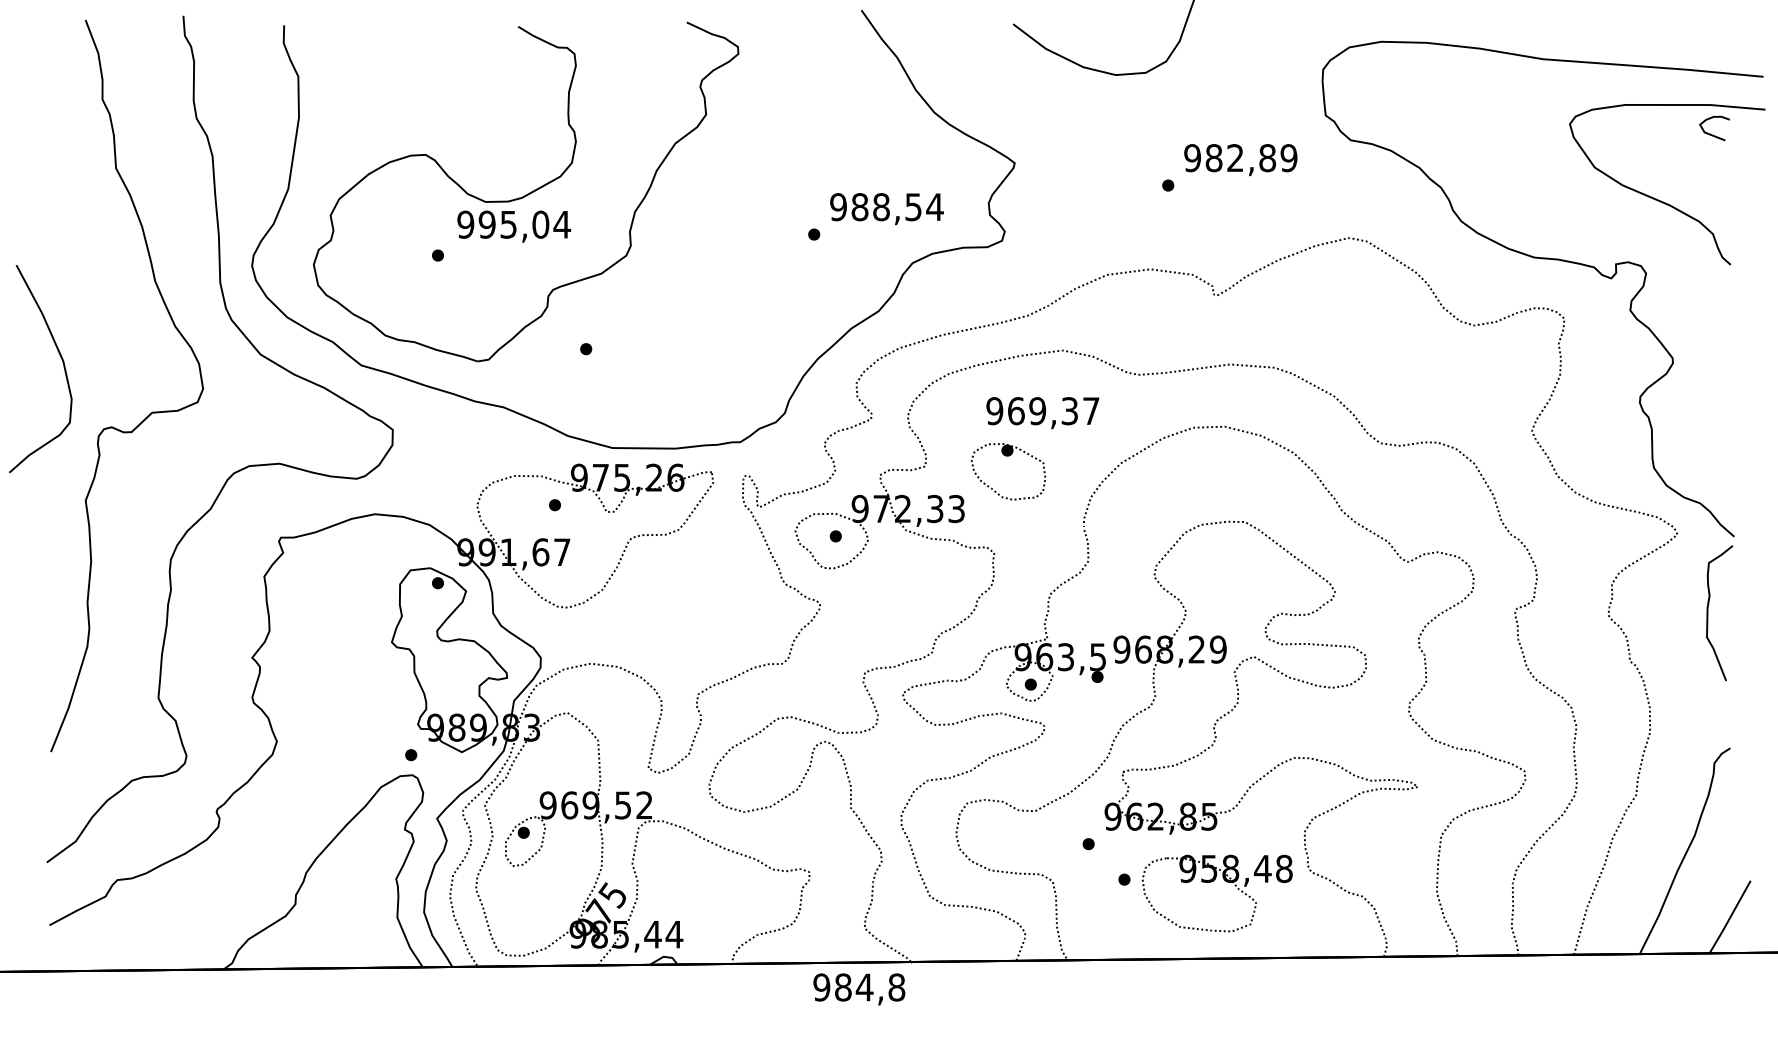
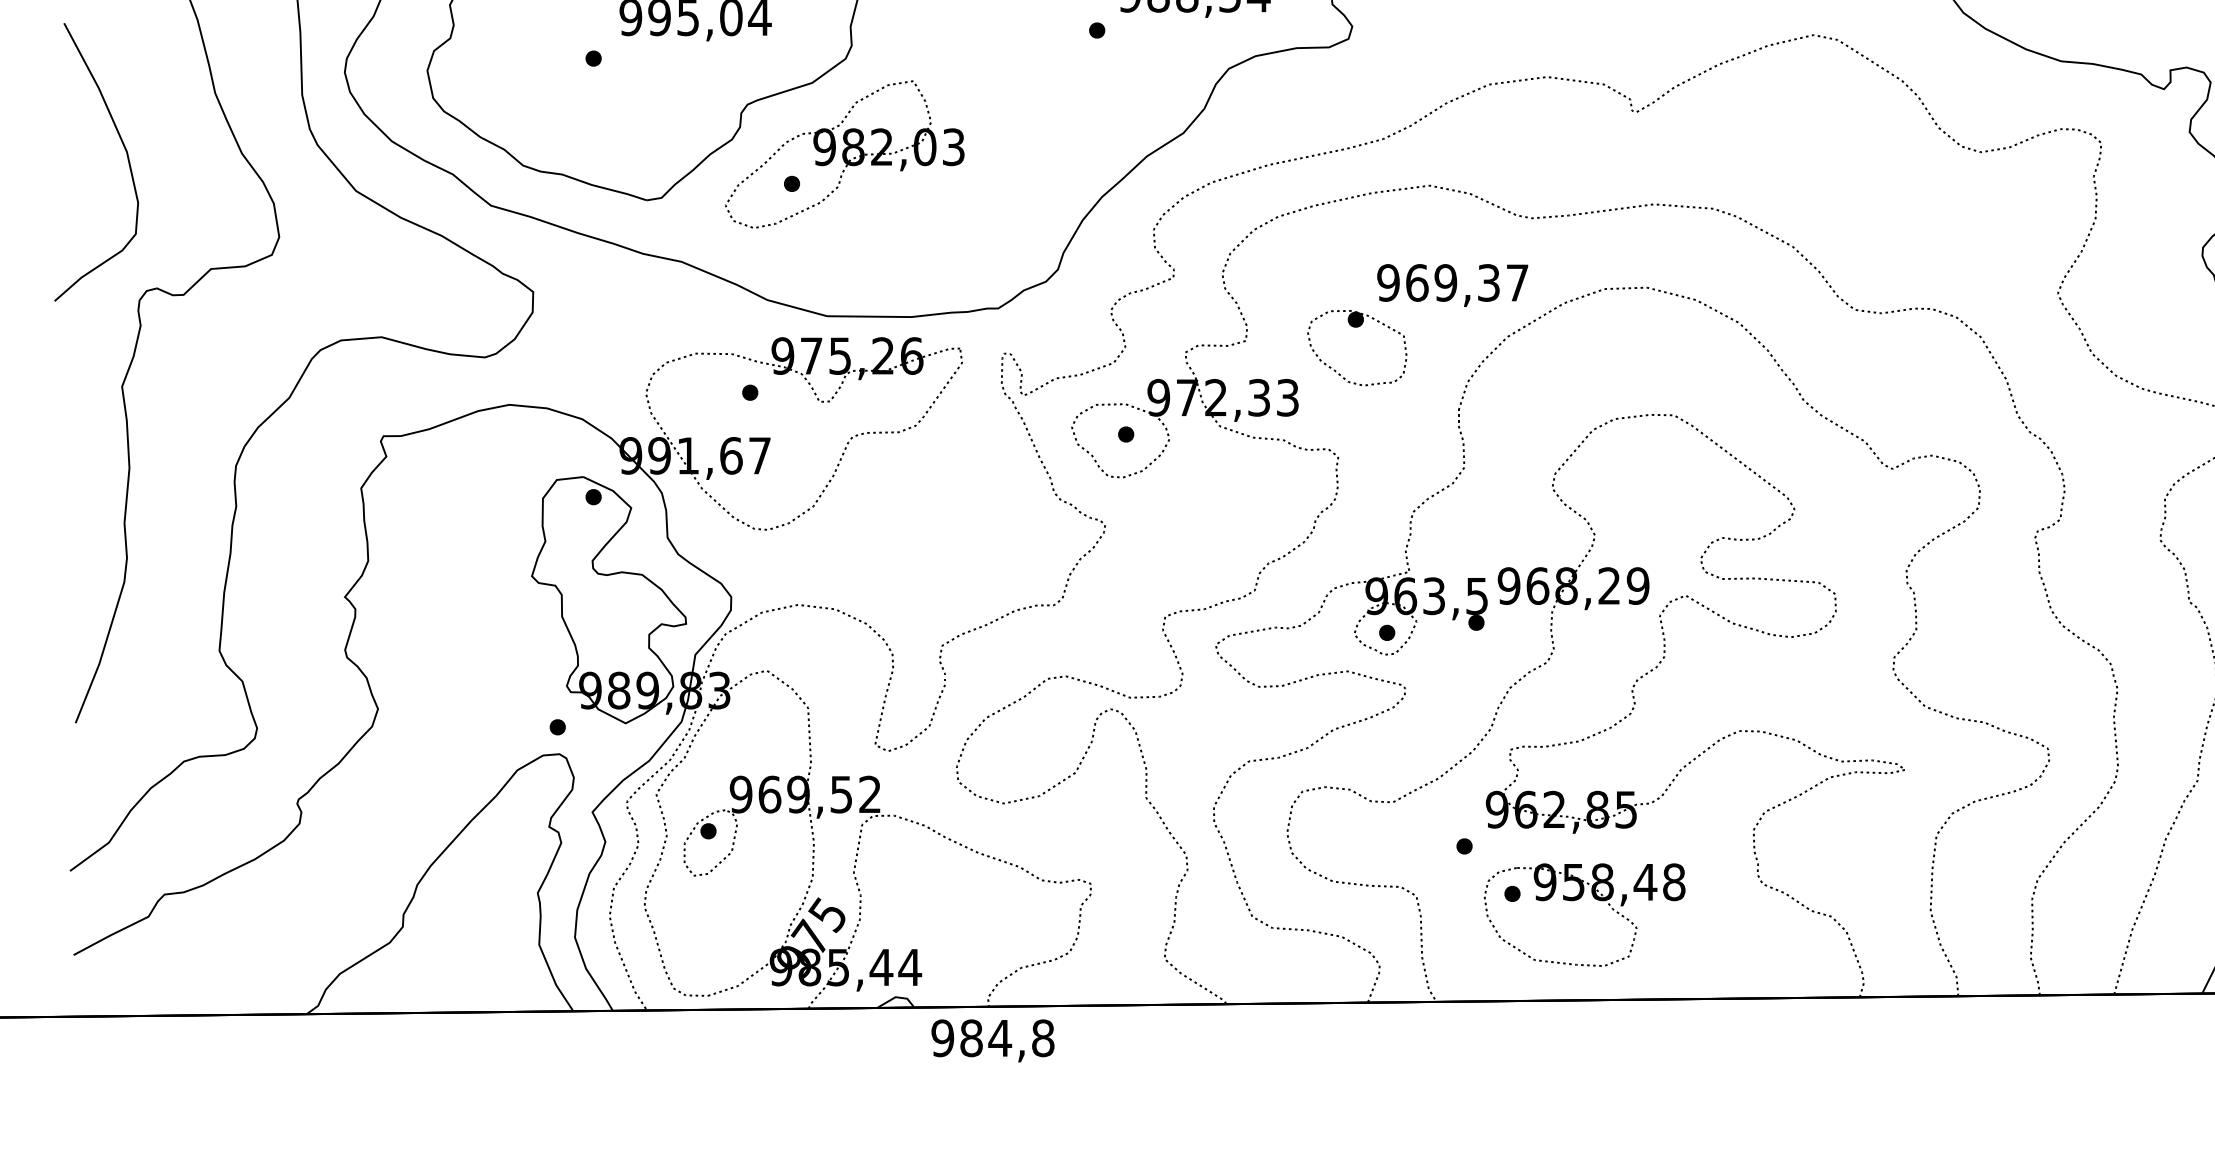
part: (625, 326) -> (844, 153), added
curve: (62, 363) -> (125, 154), moved
text: (1042, 413) -> (1452, 286), moved
part: (1211, 882) -> (1576, 900), moved
text: (859, 989) -> (993, 1040), moved

